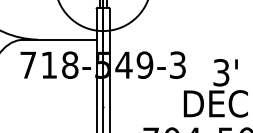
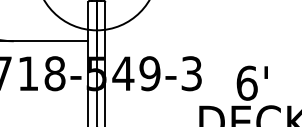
text: (221, 72) -> (247, 82), 3' -> 6'

